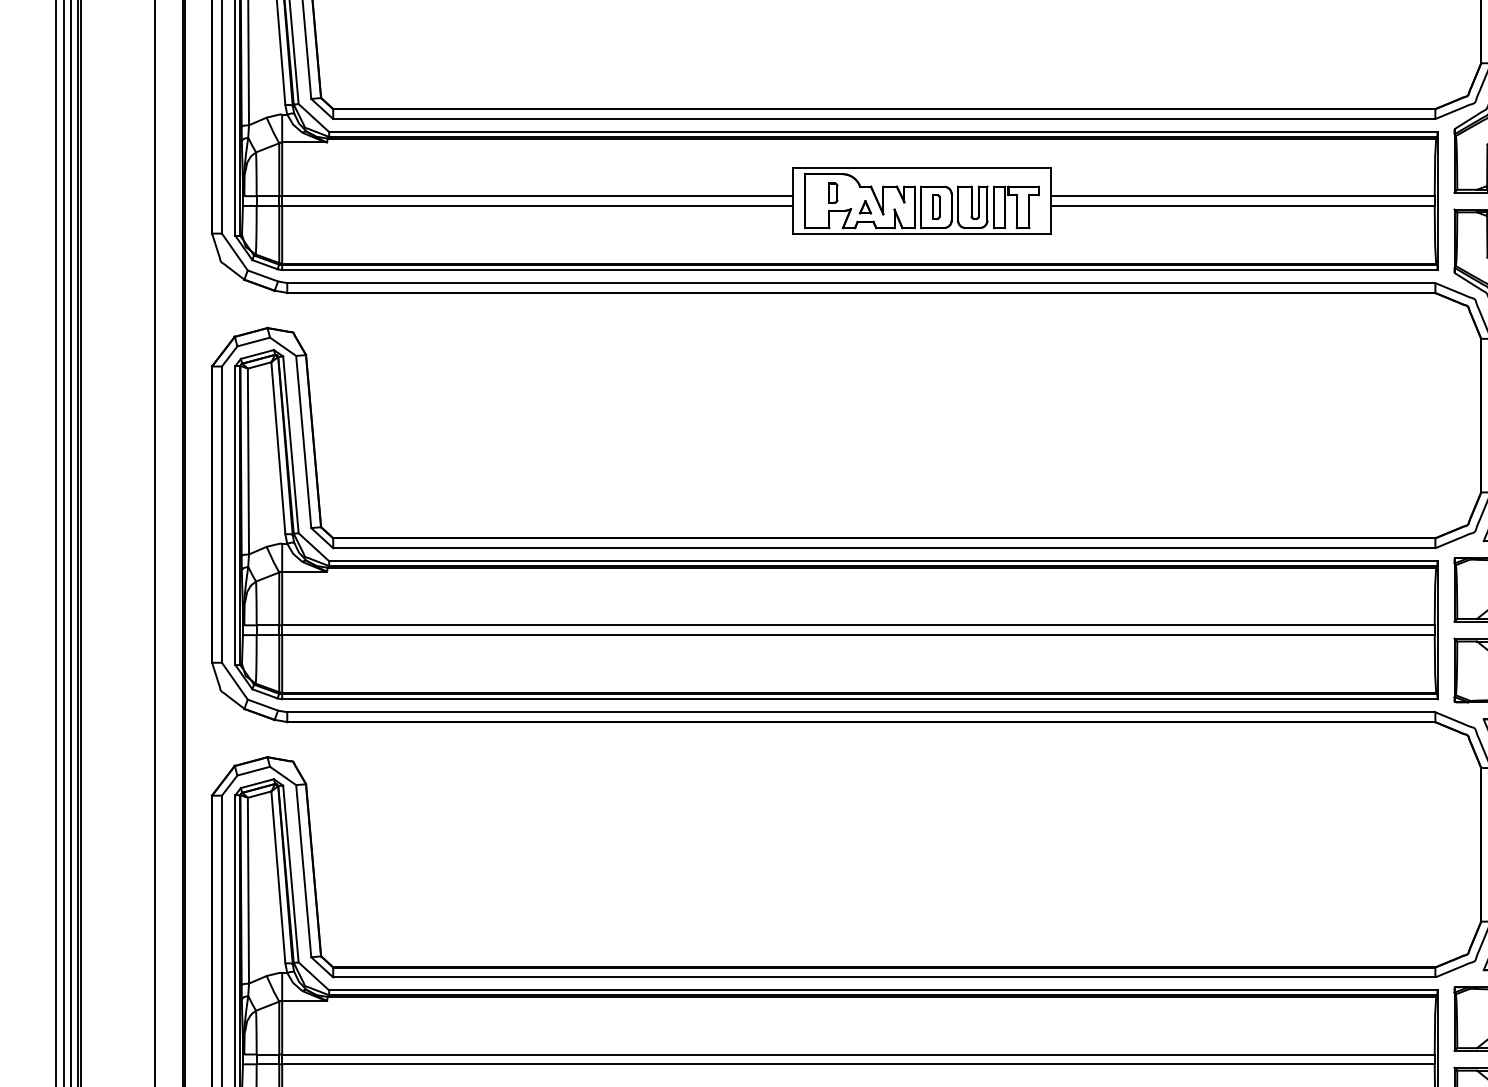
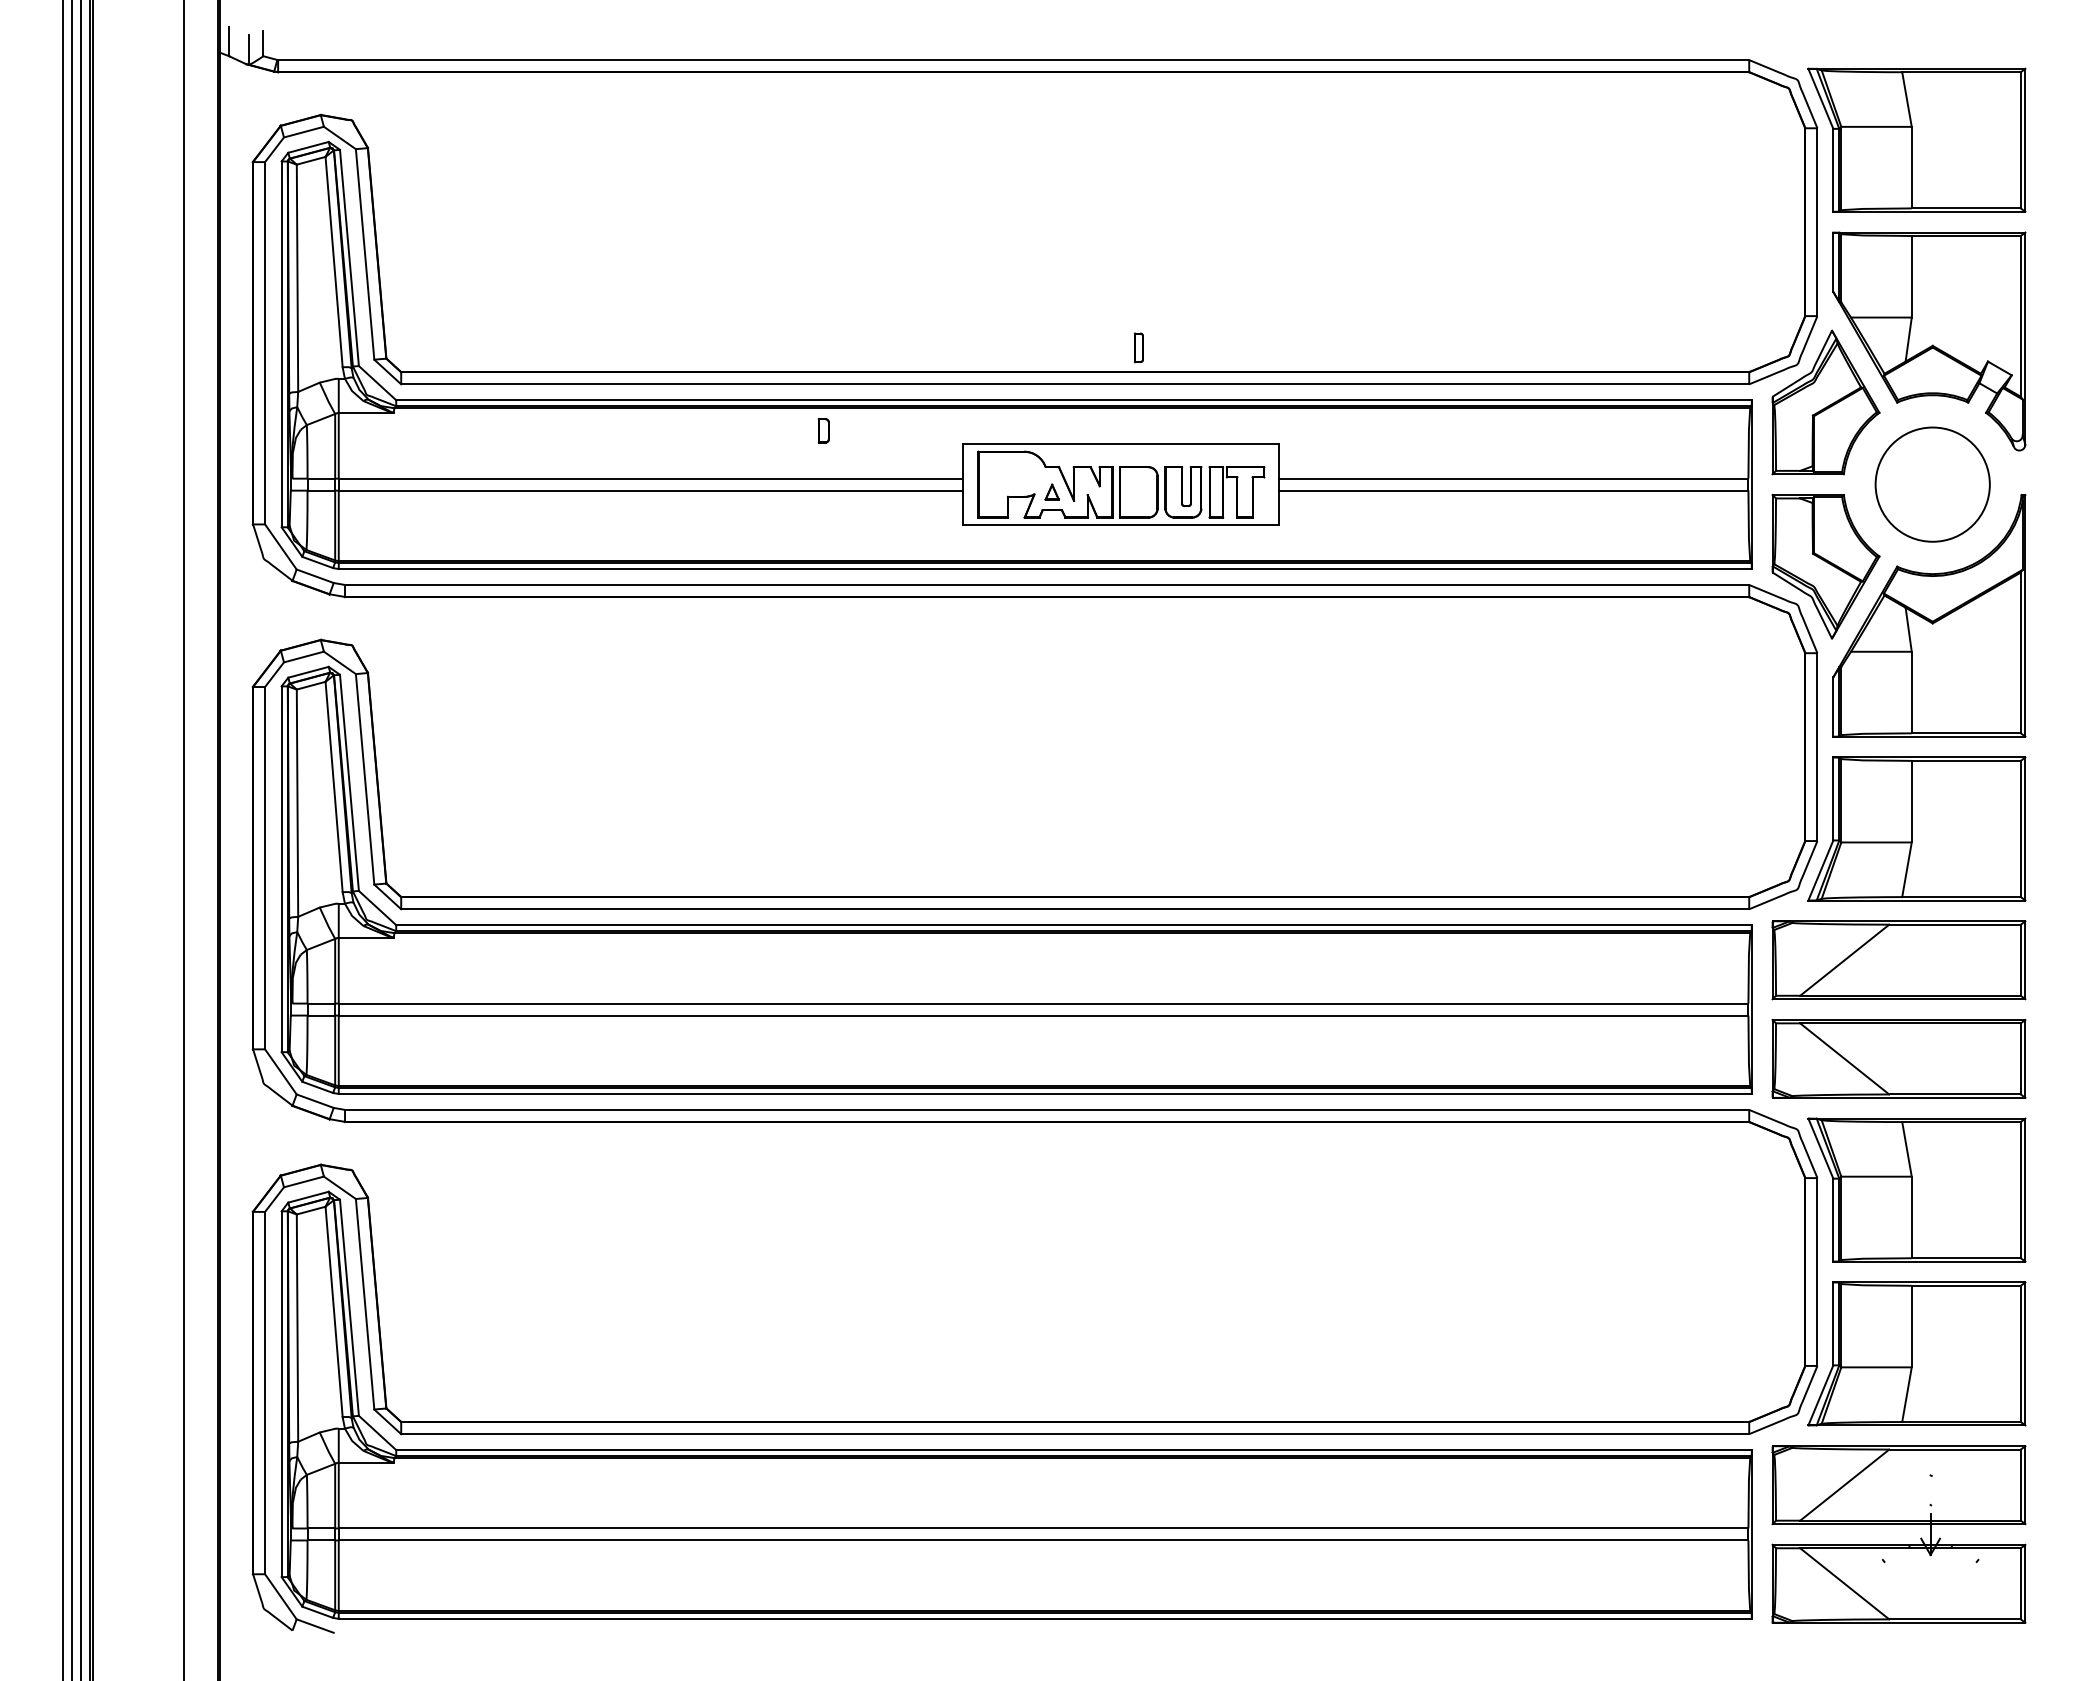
part: (833, 192) -> (823, 430), moved
part: (936, 206) -> (1138, 347), moved

